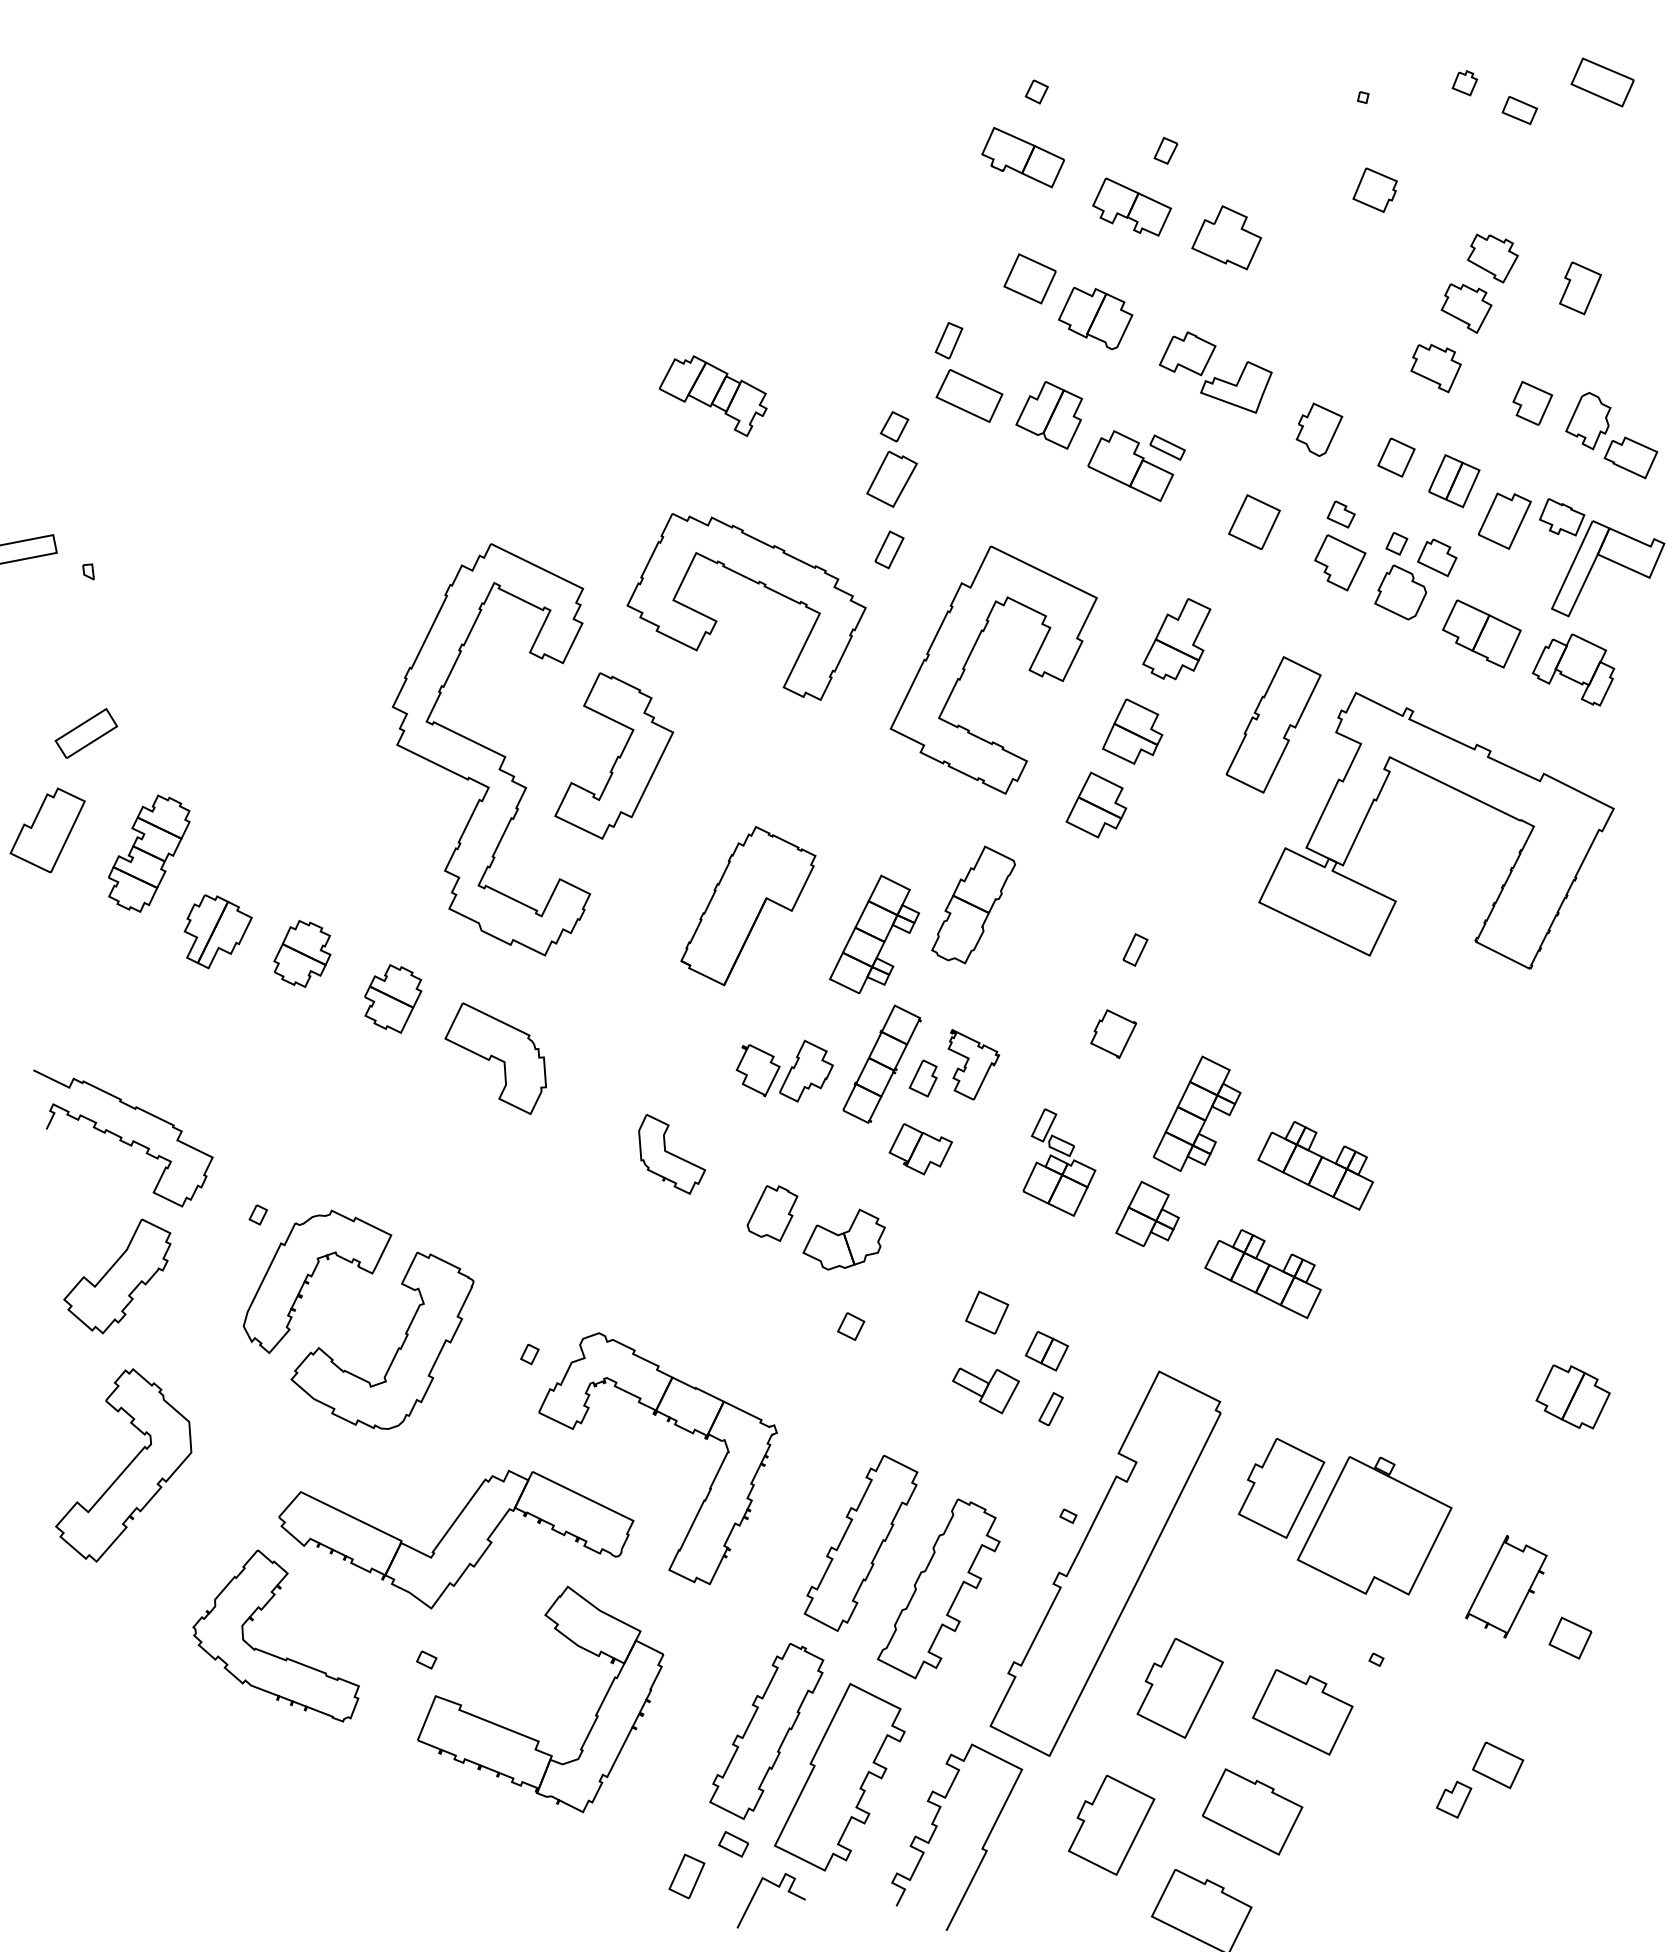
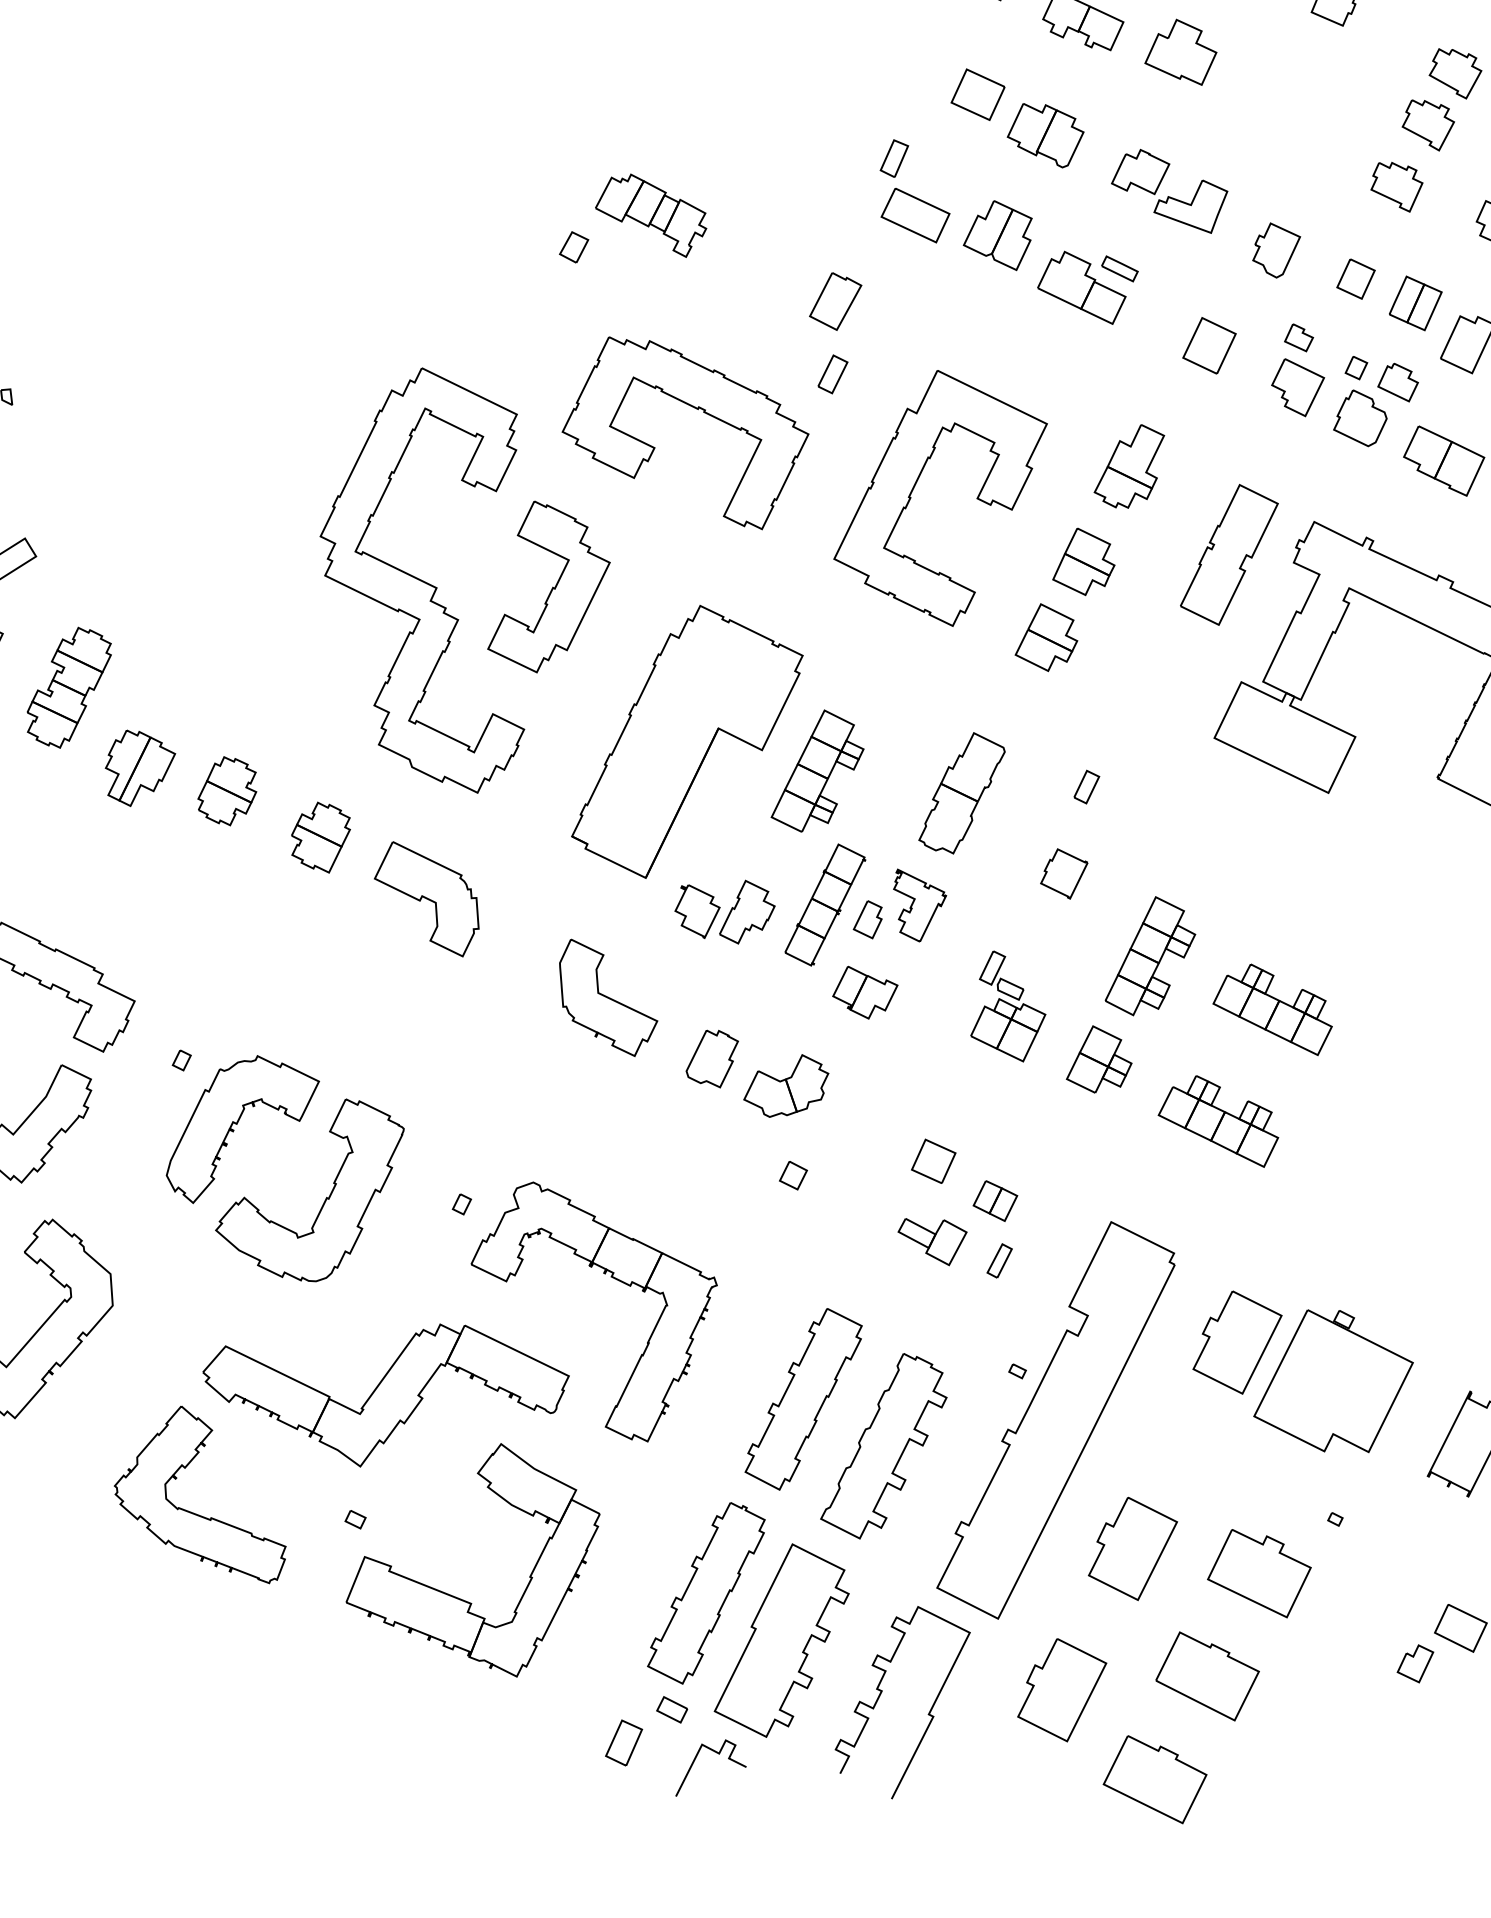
part: (894, 426) -> (574, 247), moved
part: (973, 904) -> (961, 792), moved
part: (748, 905) -> (687, 741), size x1.67
part: (672, 1154) -> (609, 998), size x1.43

